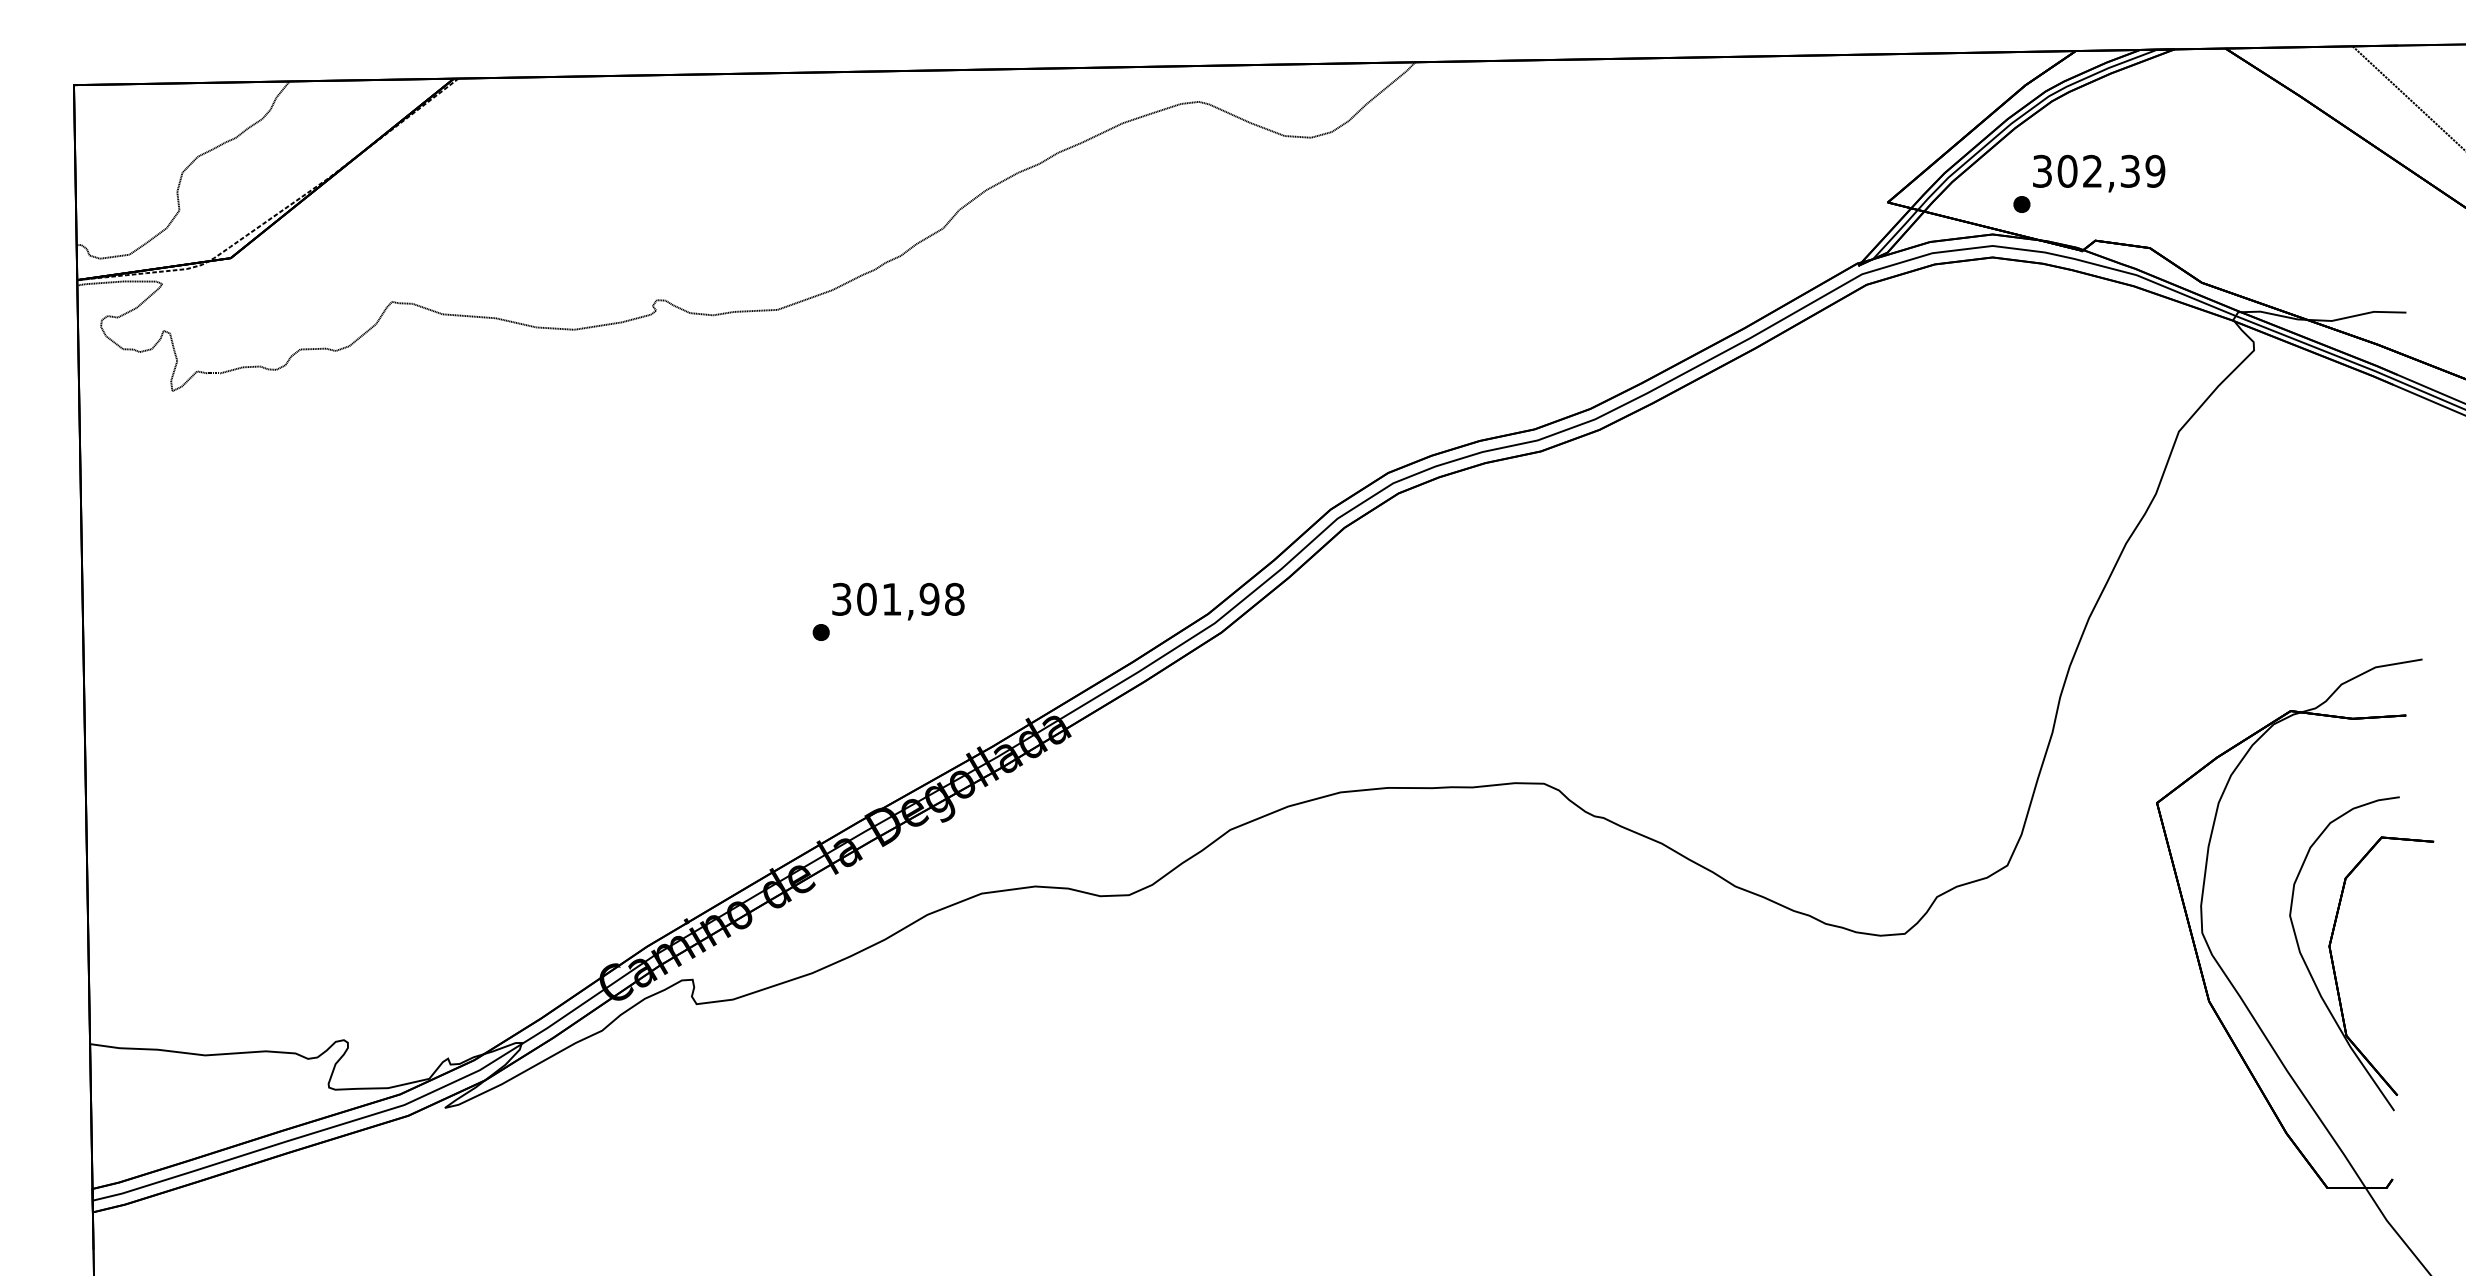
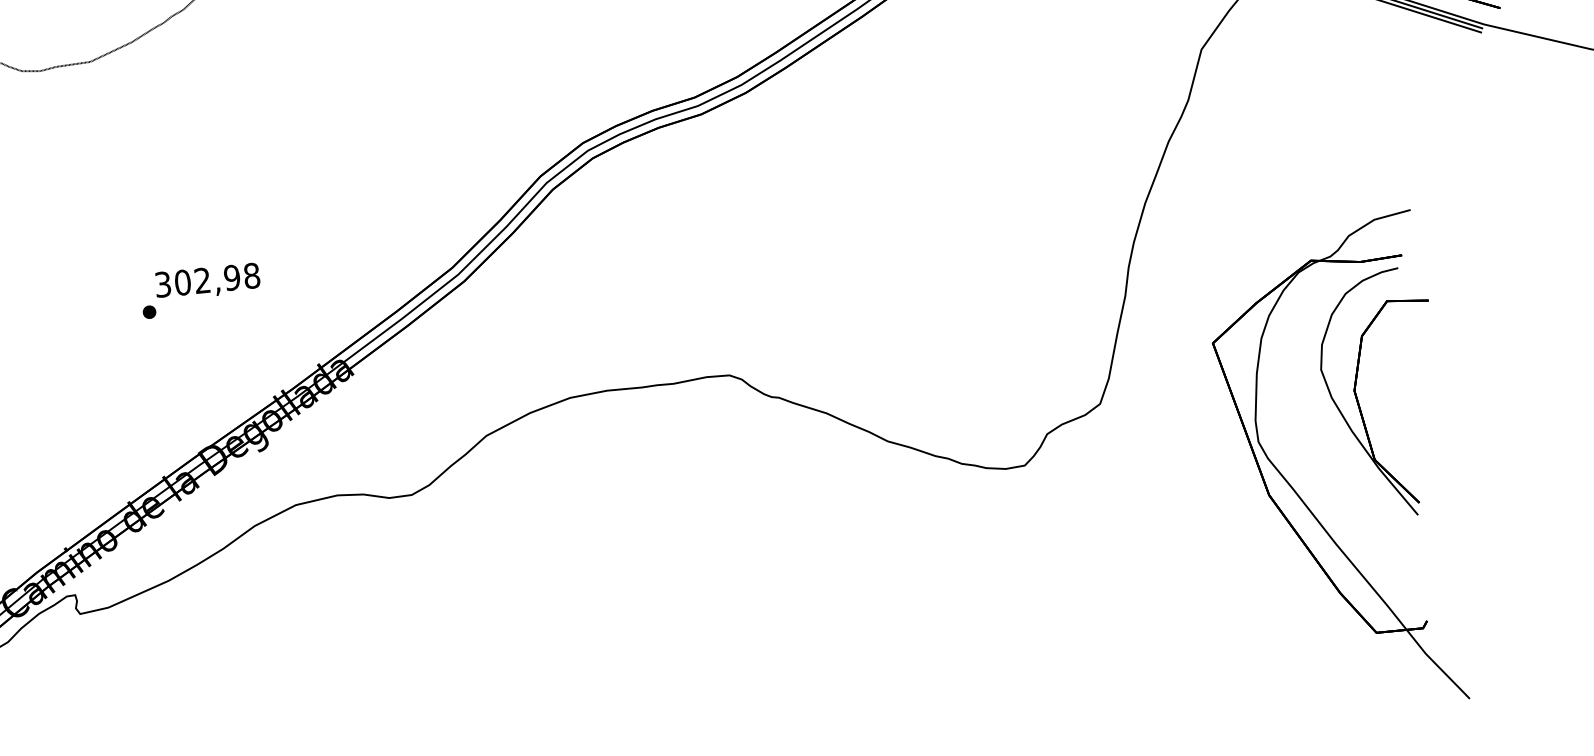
text: (891, 598) -> (202, 280), 301,98 -> 302,98
part: (2333, 960) -> (1358, 401), moved

